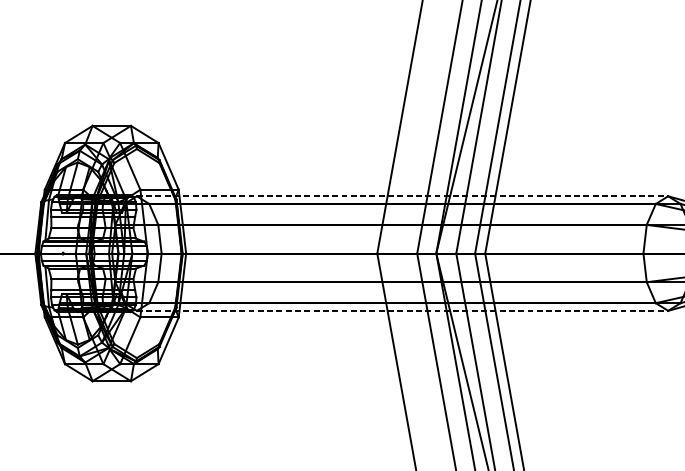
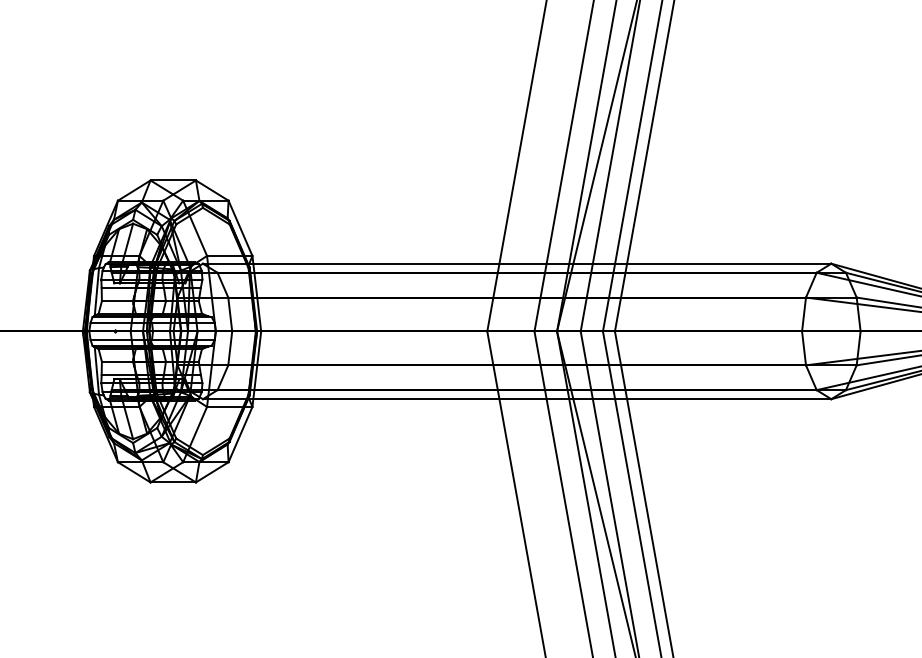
line: (402, 196) -> (517, 263), dashed -> solid
line: (402, 311) -> (517, 399), dashed -> solid

